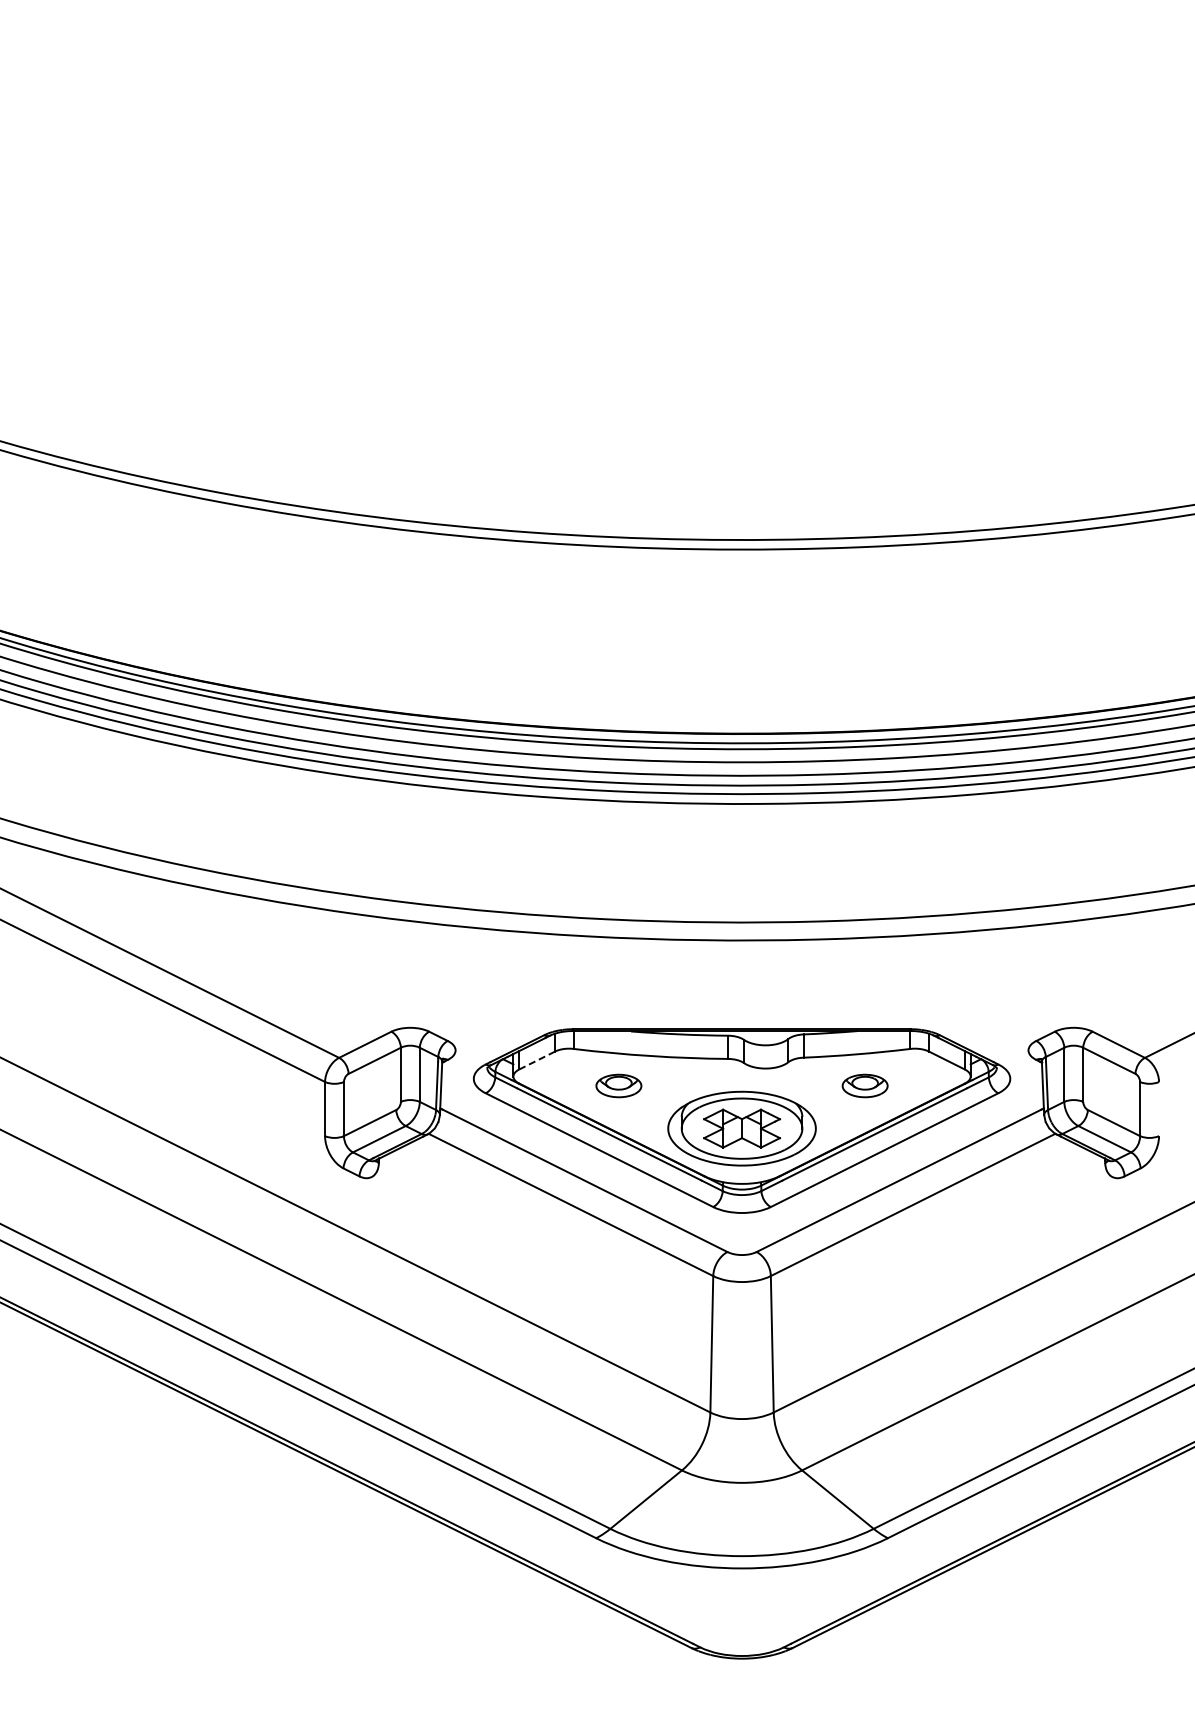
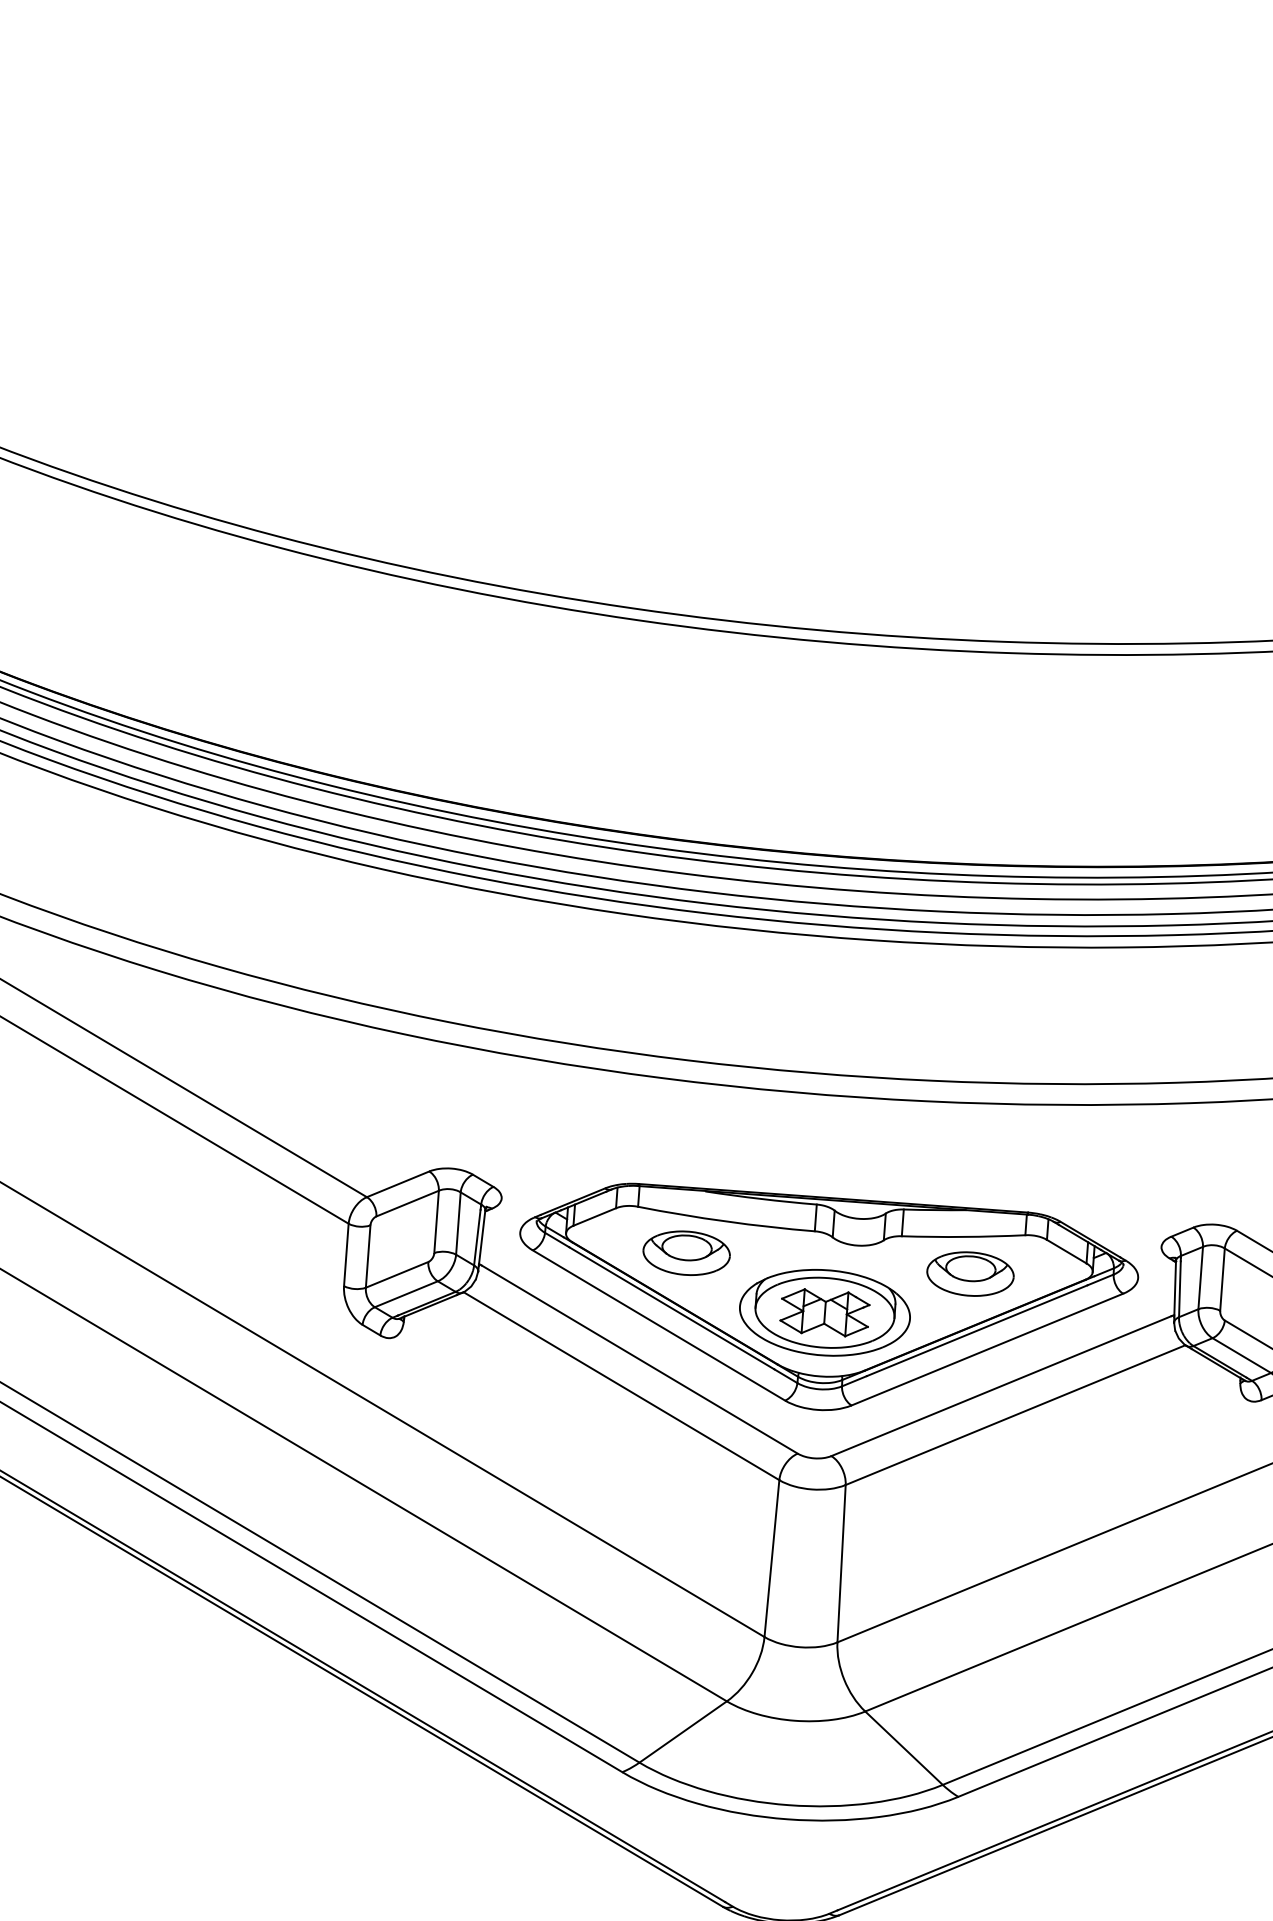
line: (537, 1060) -> (595, 1216), dashed -> solid
part: (618, 1085) -> (686, 1252), size x1.67
part: (864, 1085) -> (969, 1273), size x1.67

